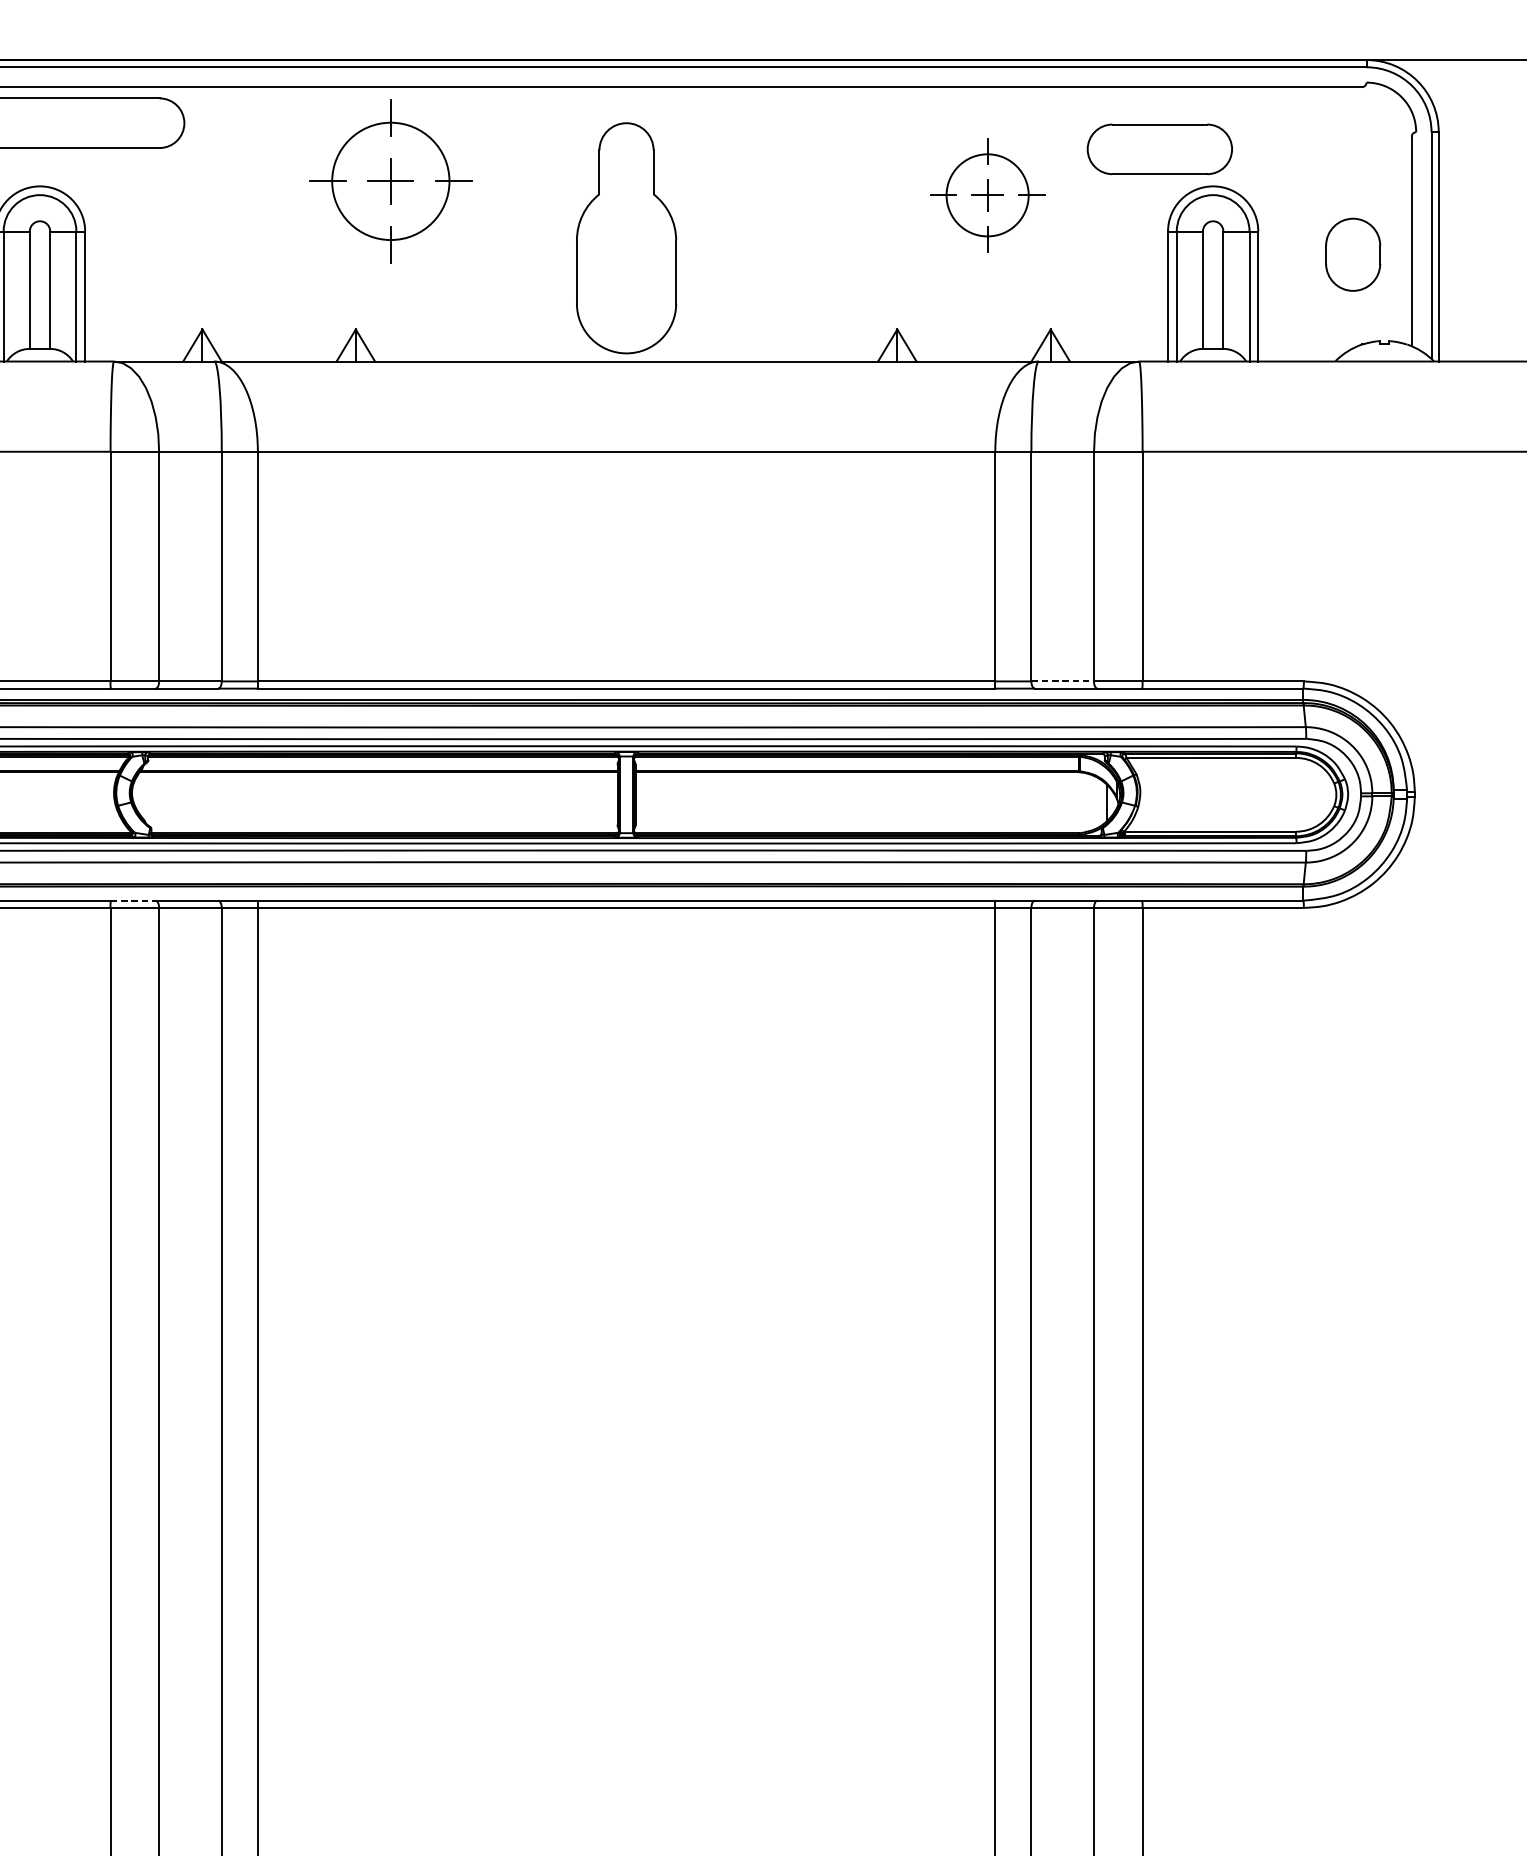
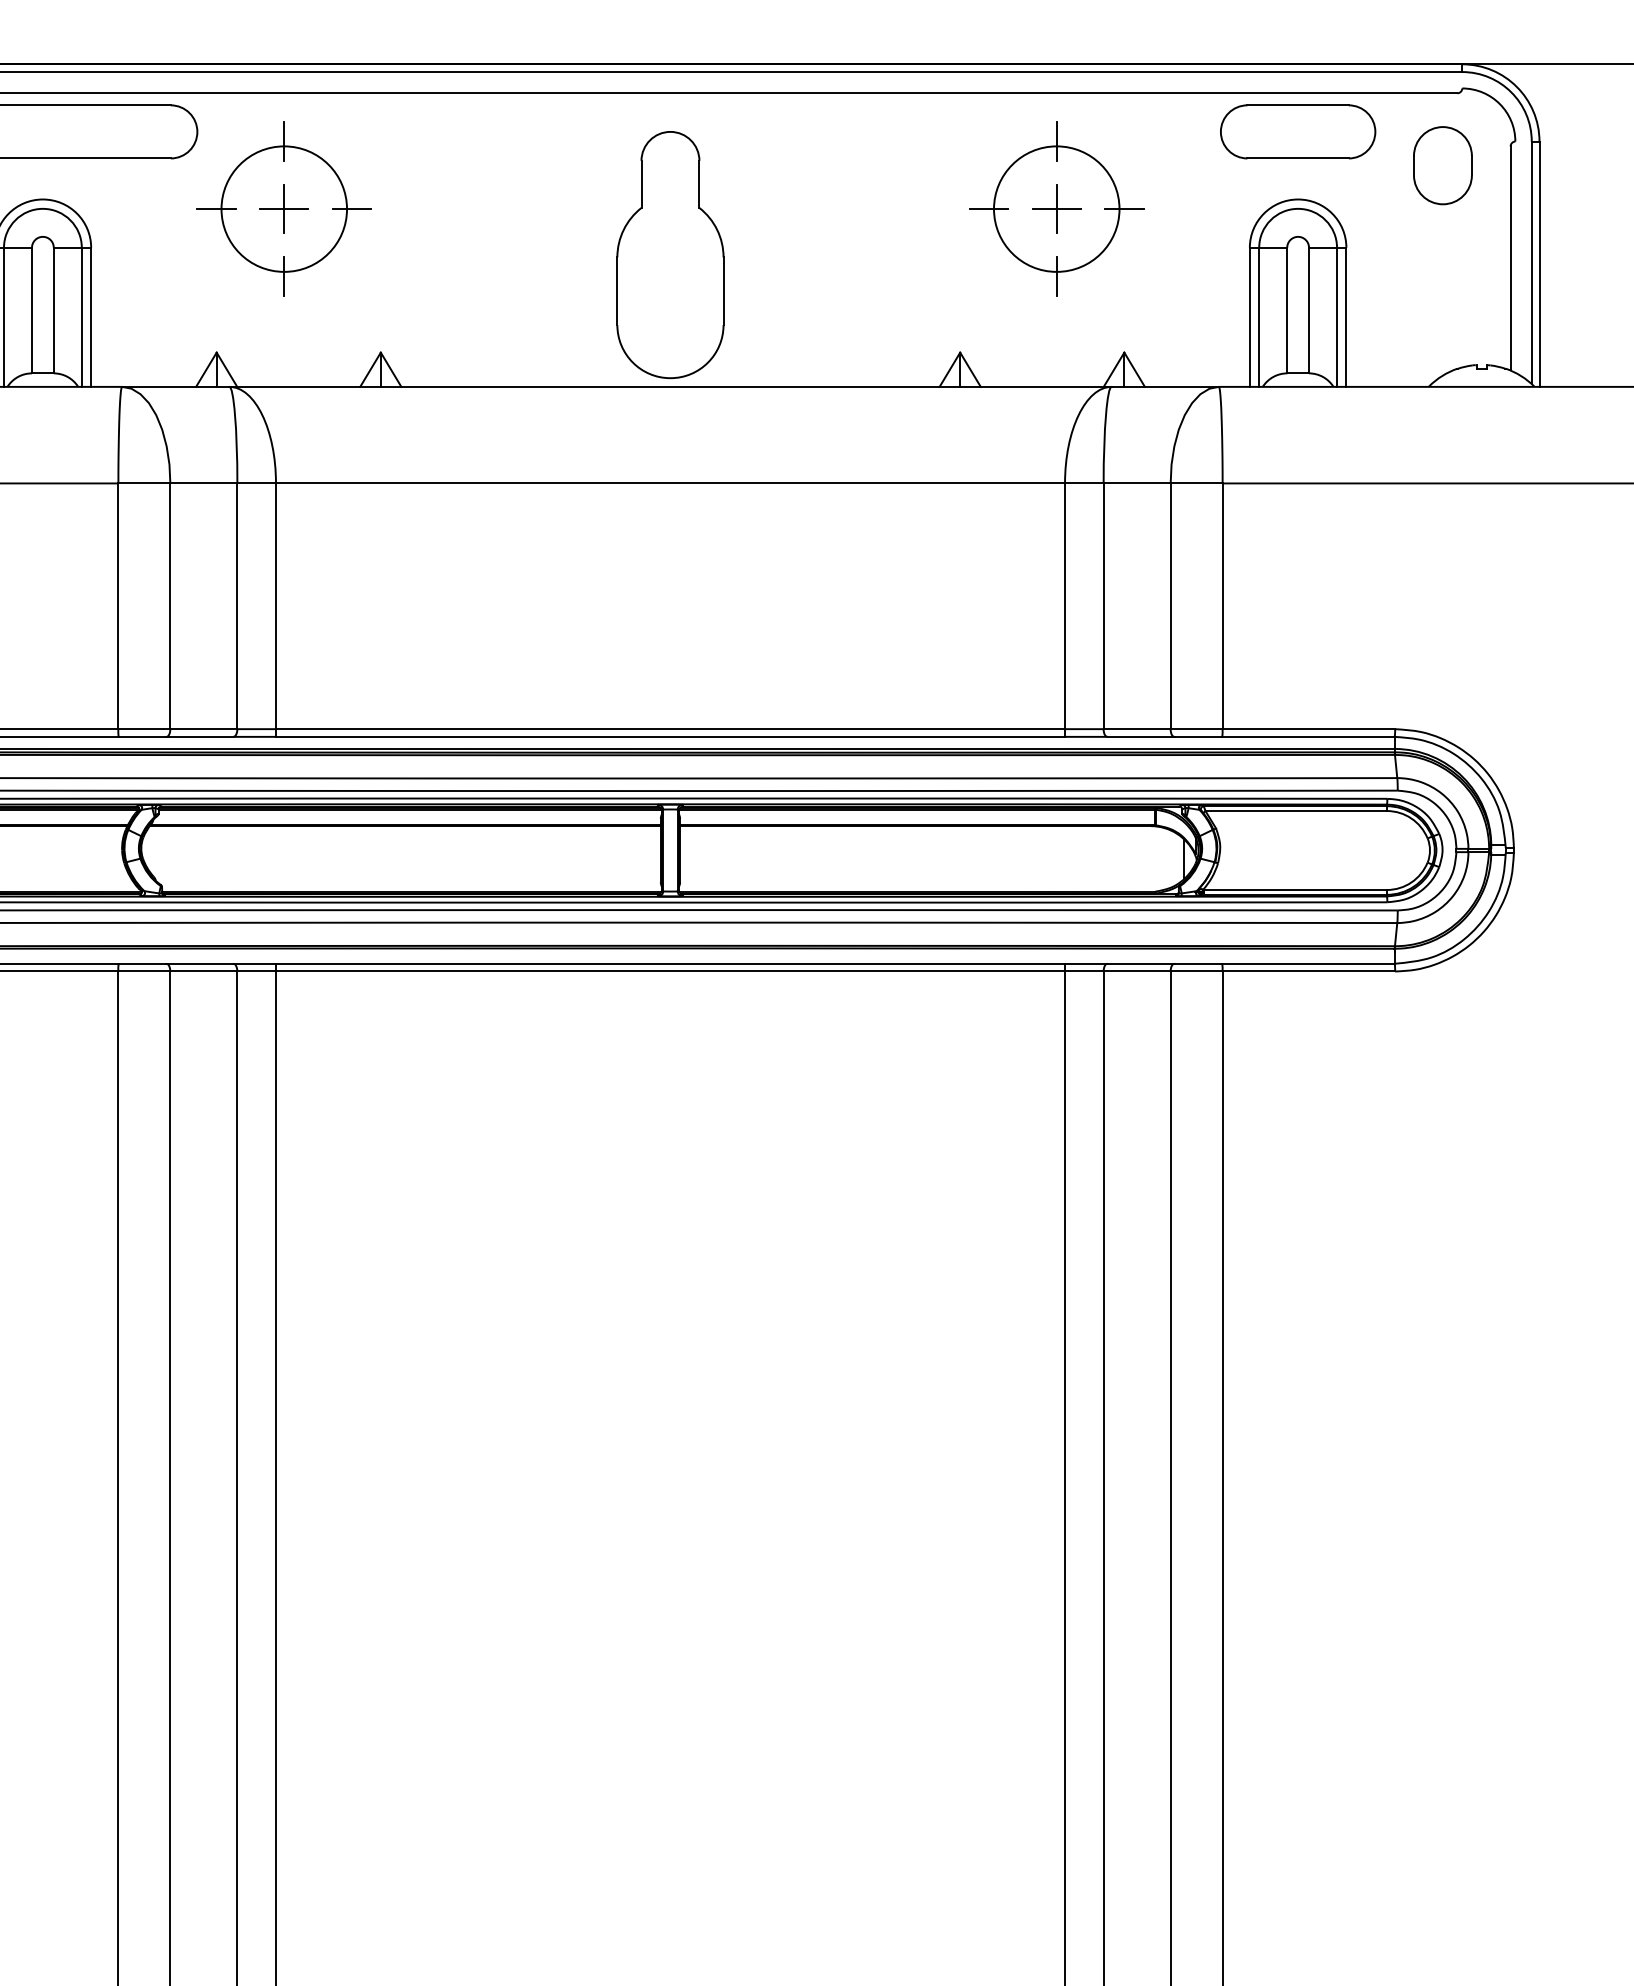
part: (1160, 149) -> (1298, 131), moved
part: (390, 180) -> (283, 208), moved
part: (987, 194) -> (1056, 208), size x1.43
part: (1352, 254) -> (1442, 165), moved
line: (1063, 681) -> (1137, 729), dashed -> solid
line: (133, 900) -> (142, 963), dashed -> solid

